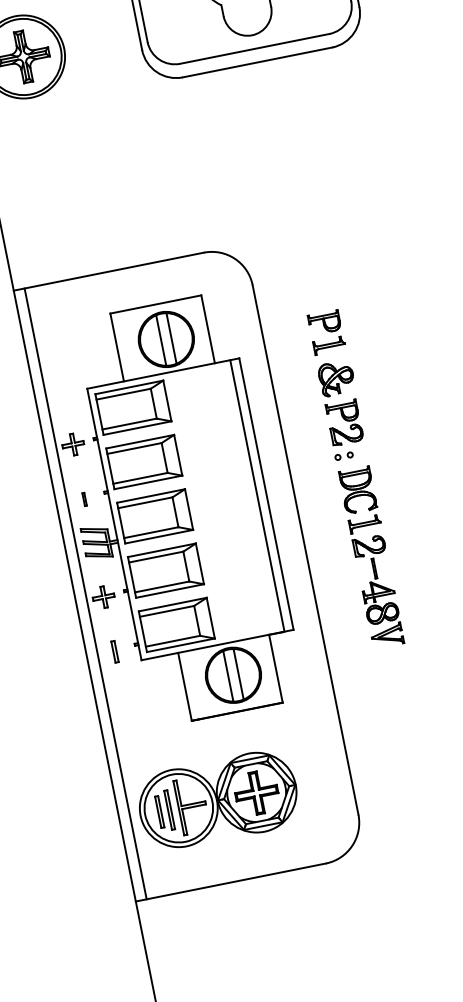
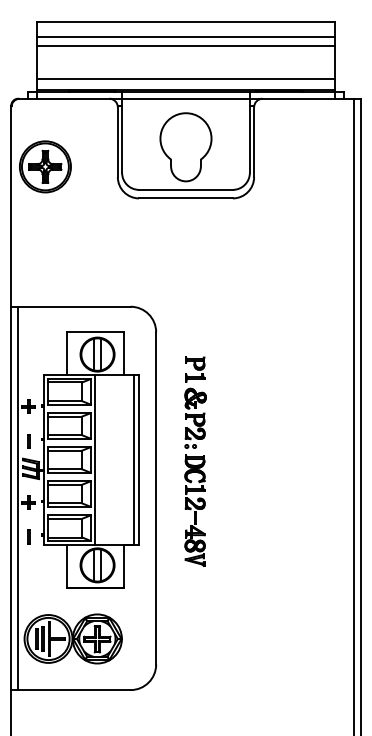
part: (83, 499) -> (28, 441), size x1.67
line: (196, 507) -> (95, 459), added

